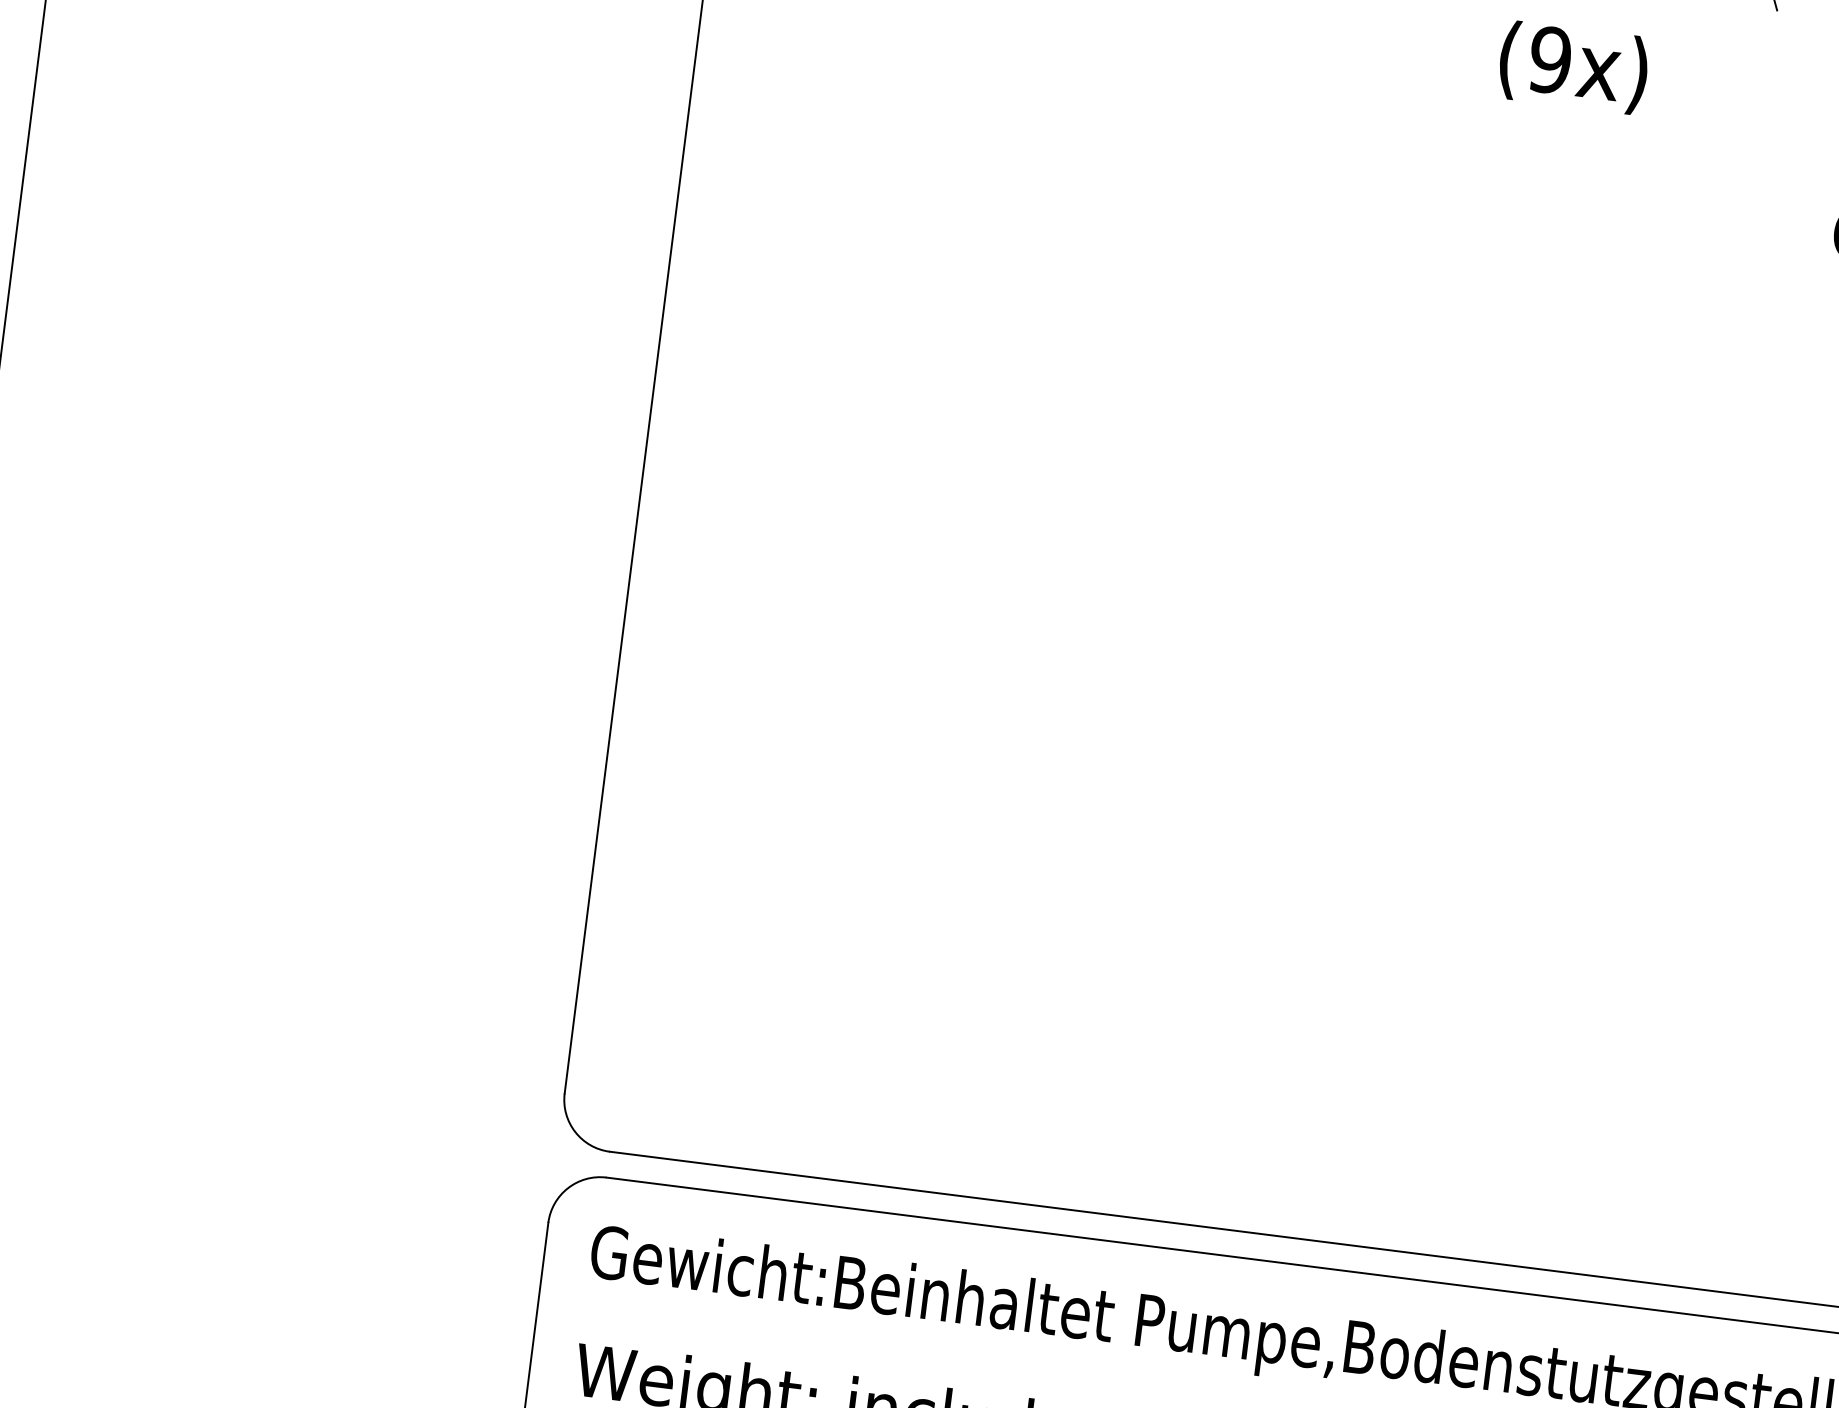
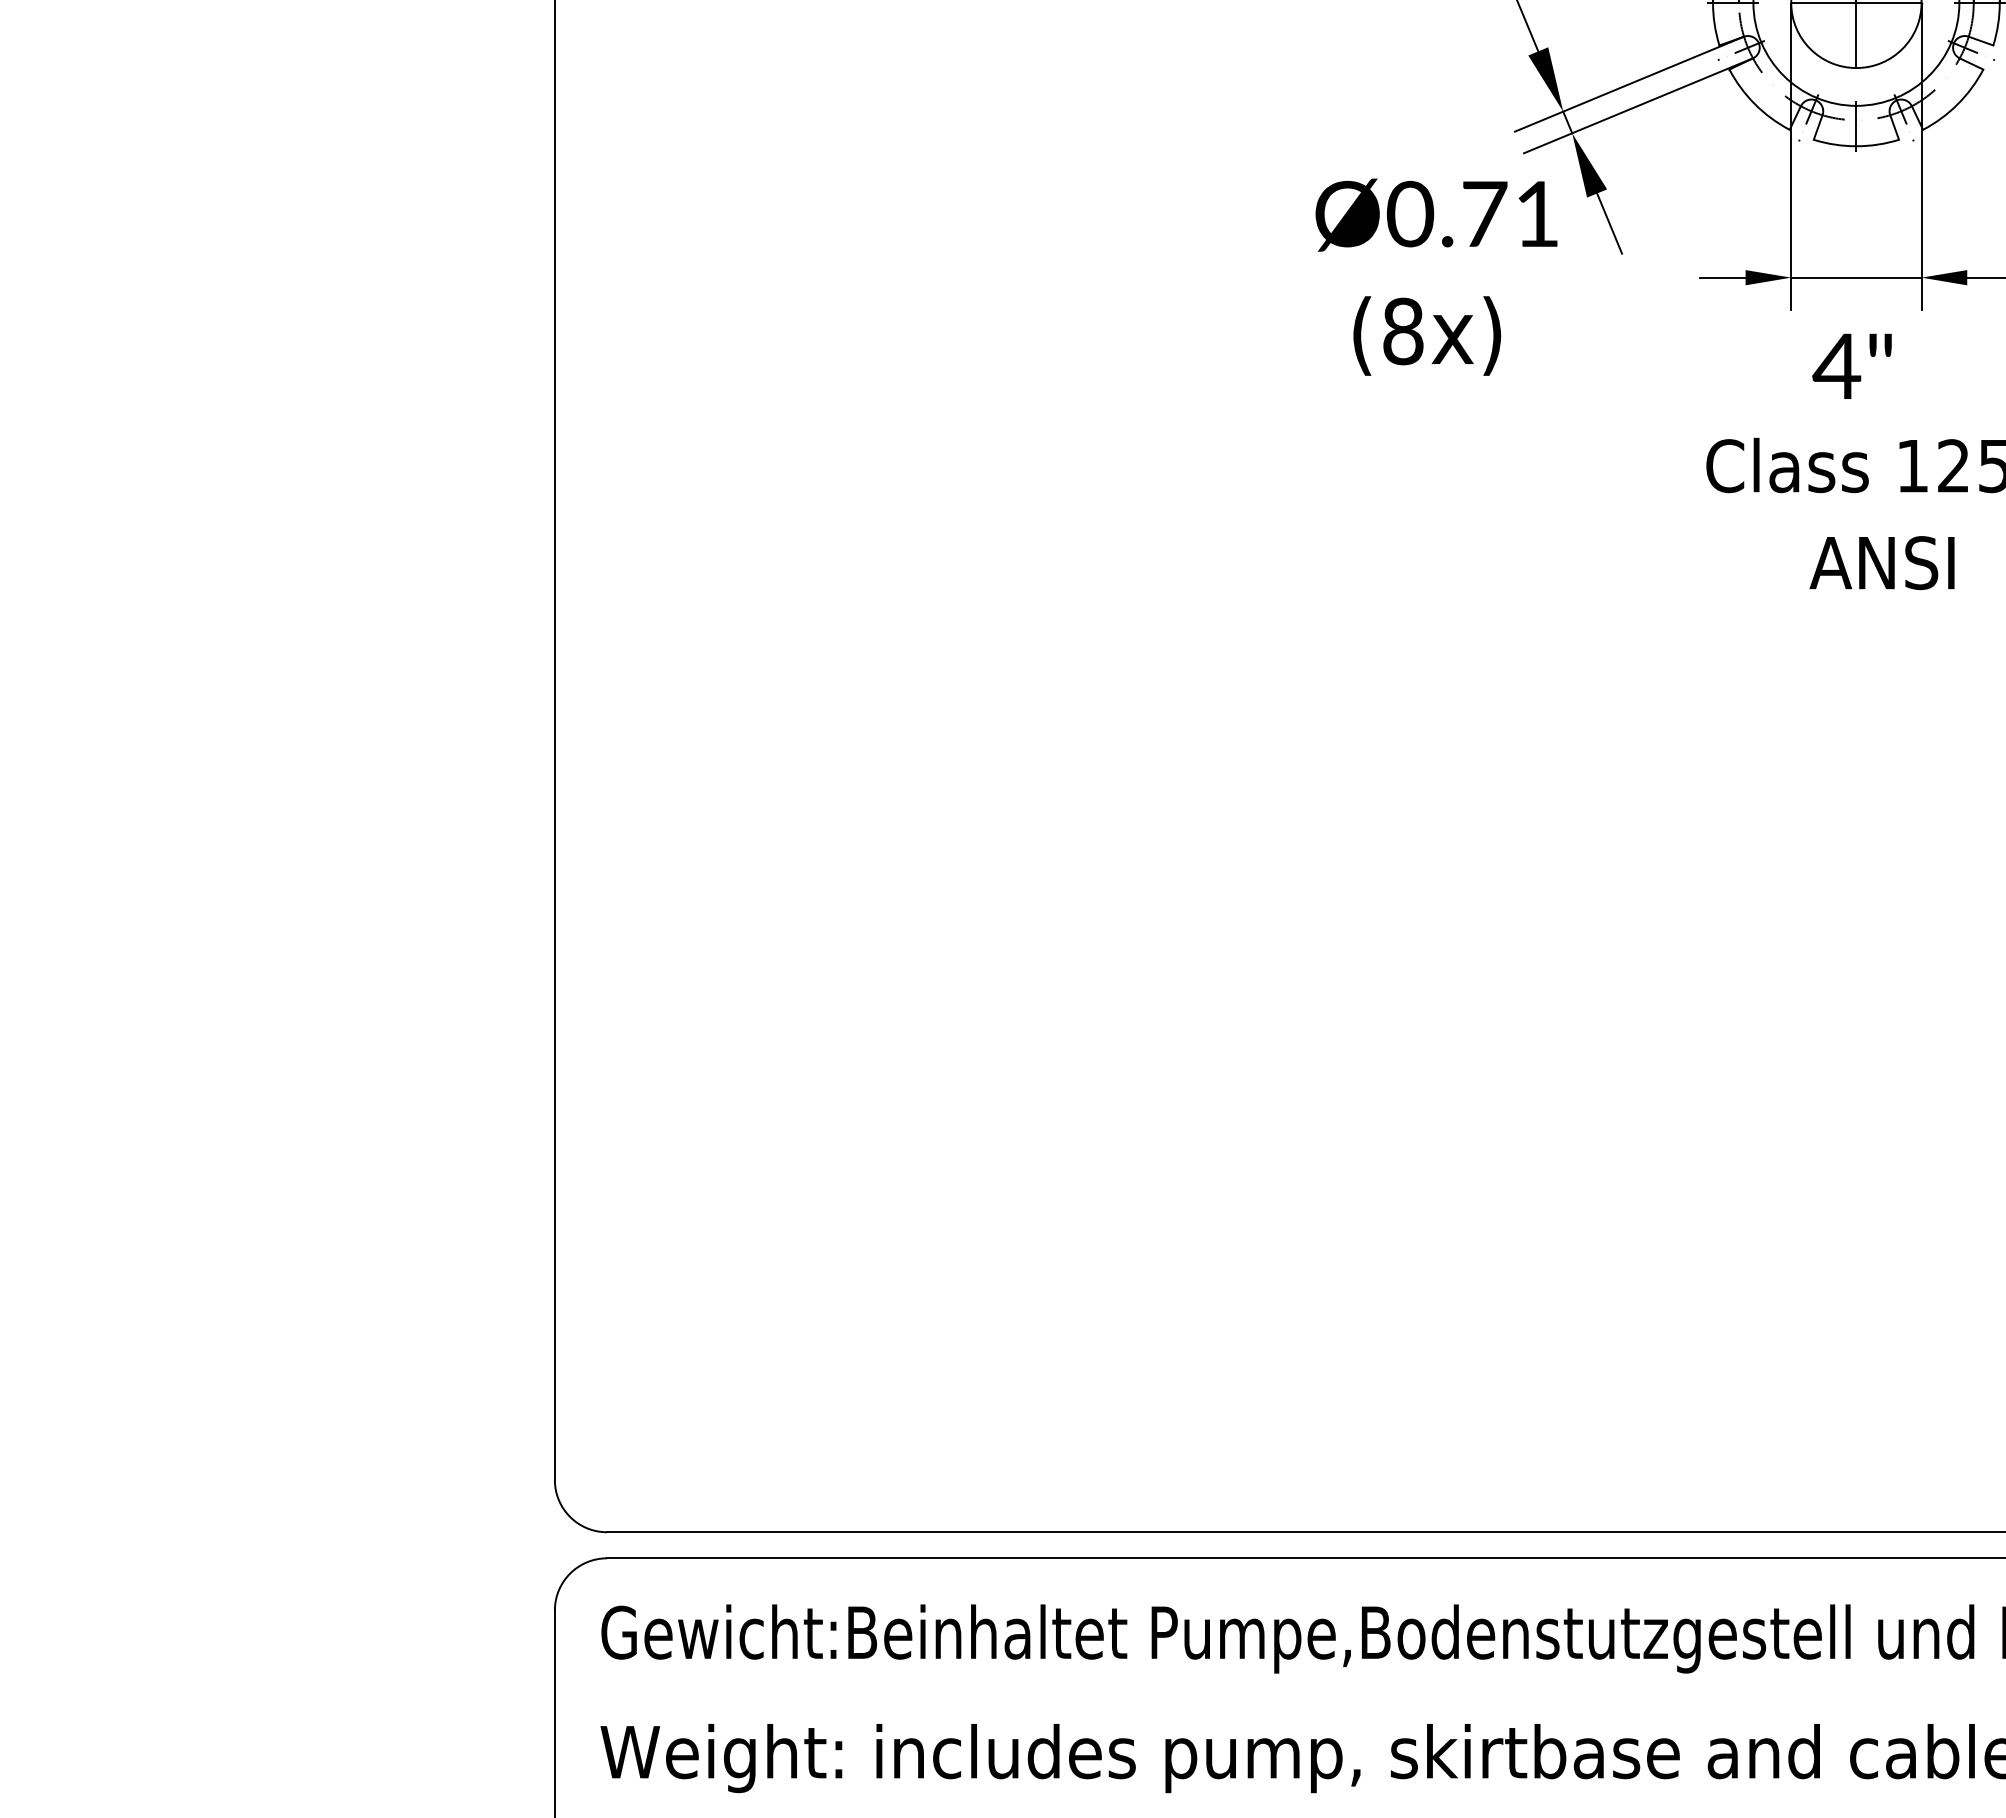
text: (1550, 60) -> (1403, 331), (9x) -> (8x)

